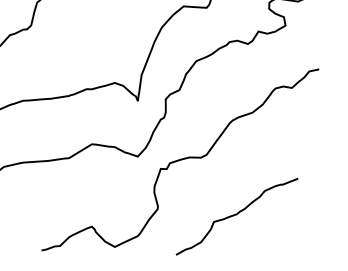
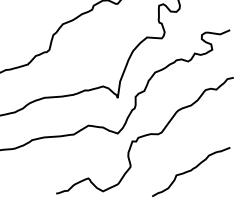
curve: (237, 215) -> (191, 171), moved

